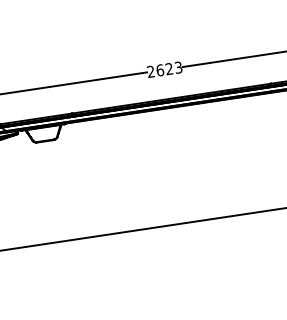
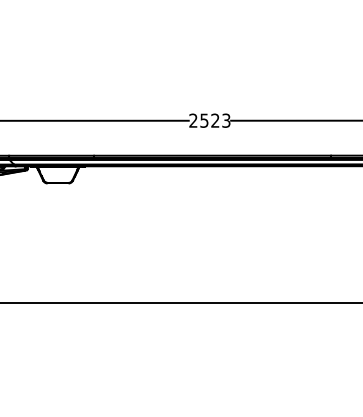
text: (160, 70) -> (204, 120), 2623 -> 2523

